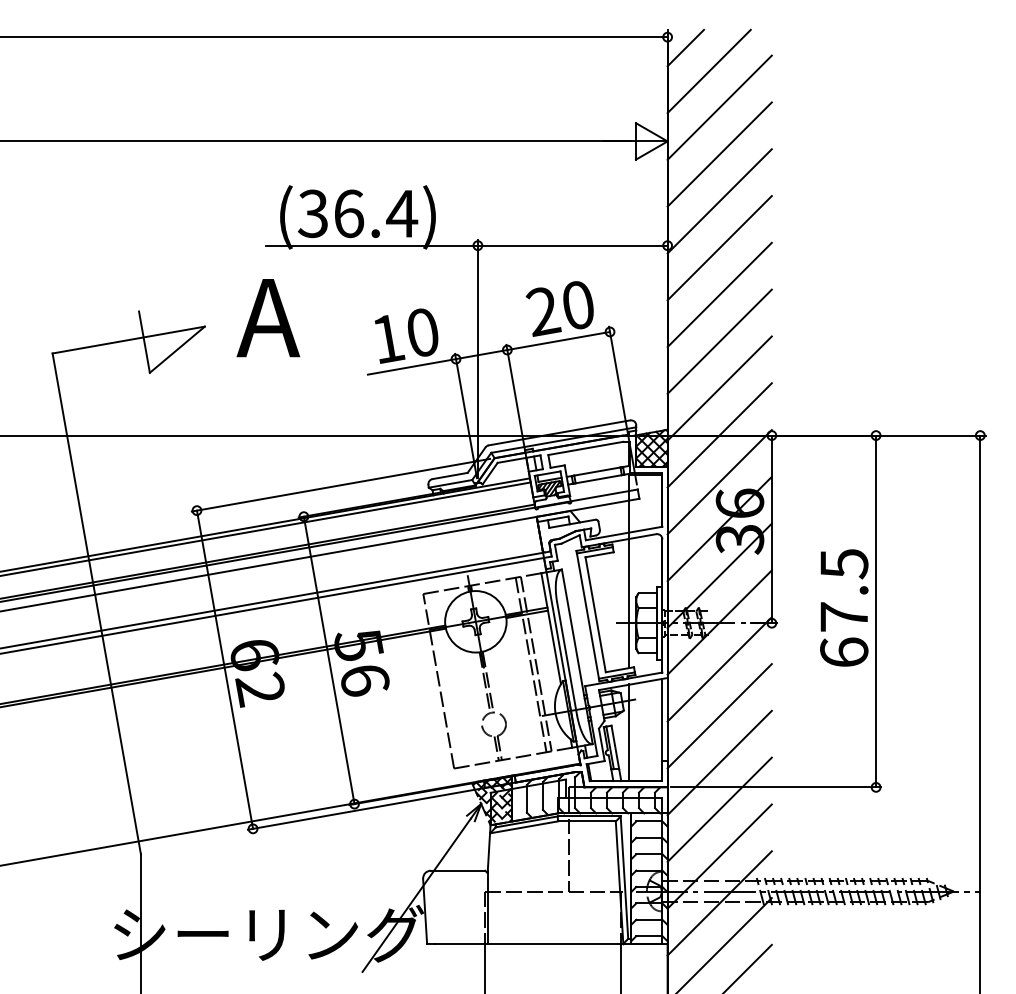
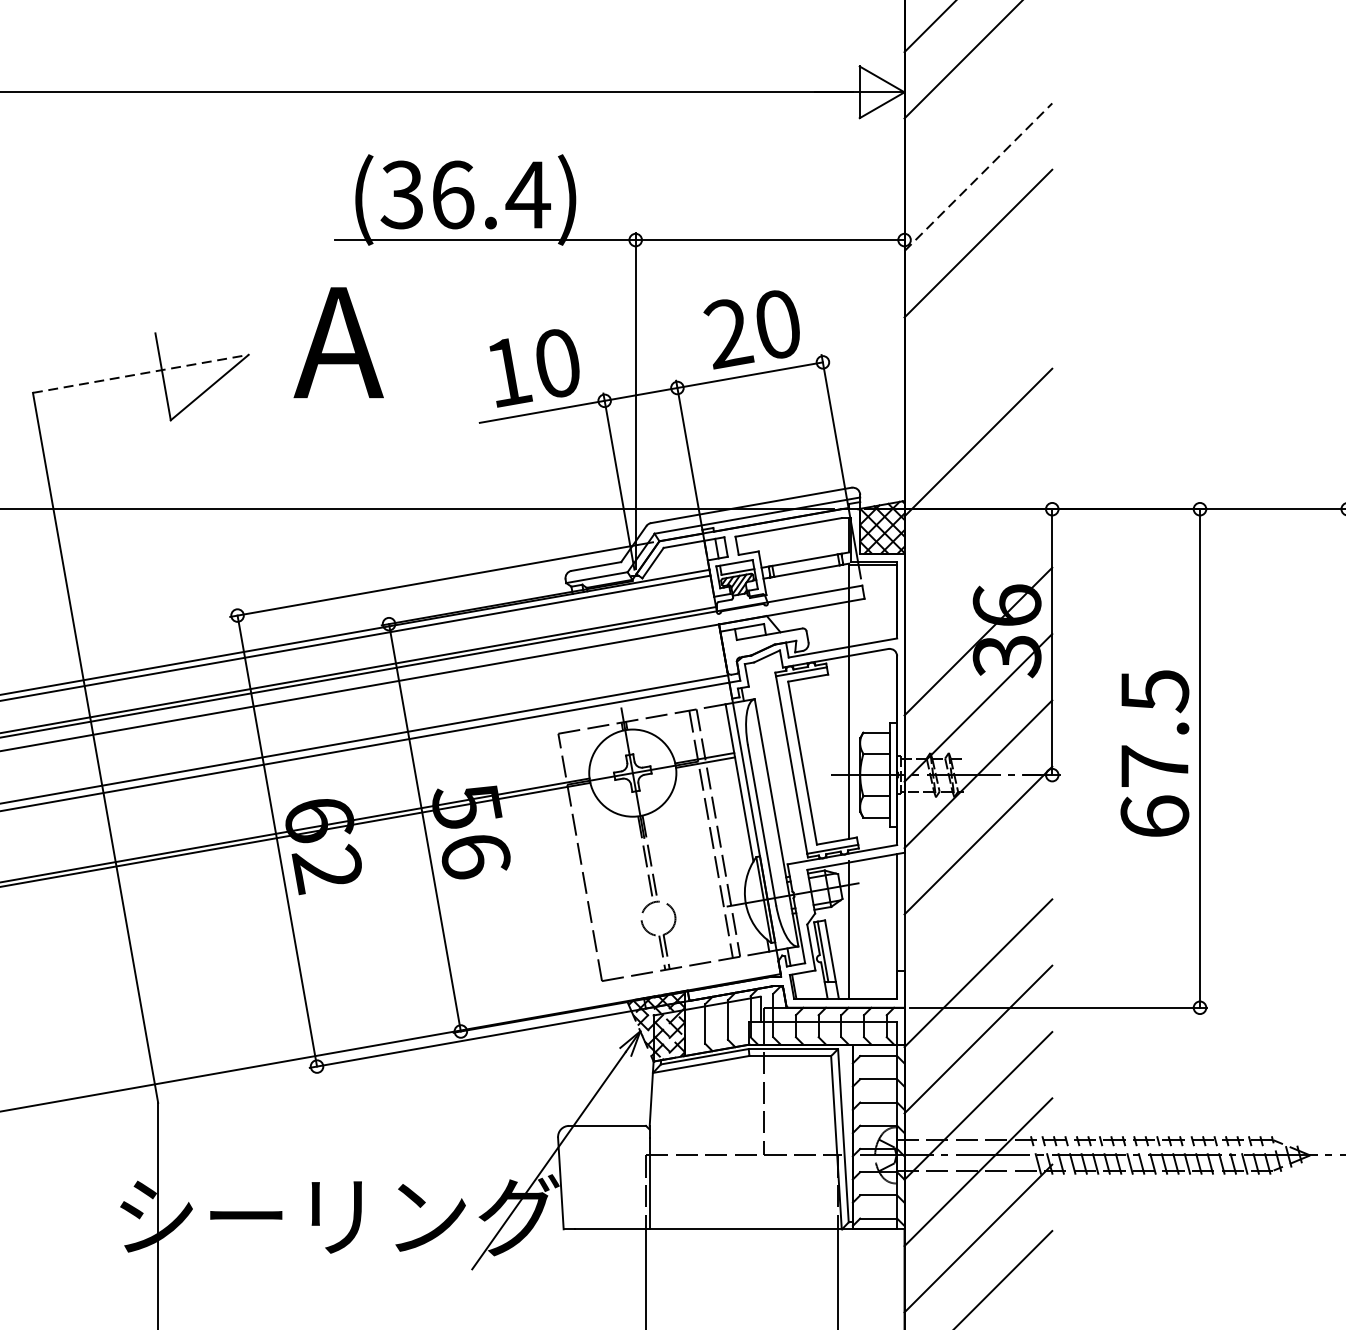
line: (719, 154) -> (978, 110), removed
line: (719, 201) -> (978, 177), solid -> dashed
line: (719, 294) -> (978, 309), removed
line: (129, 339) -> (141, 373), solid -> dashed
line: (719, 341) -> (978, 375), removed
line: (719, 435) -> (978, 509), removed
line: (719, 482) -> (978, 575), removed
line: (719, 716) -> (978, 907), removed

